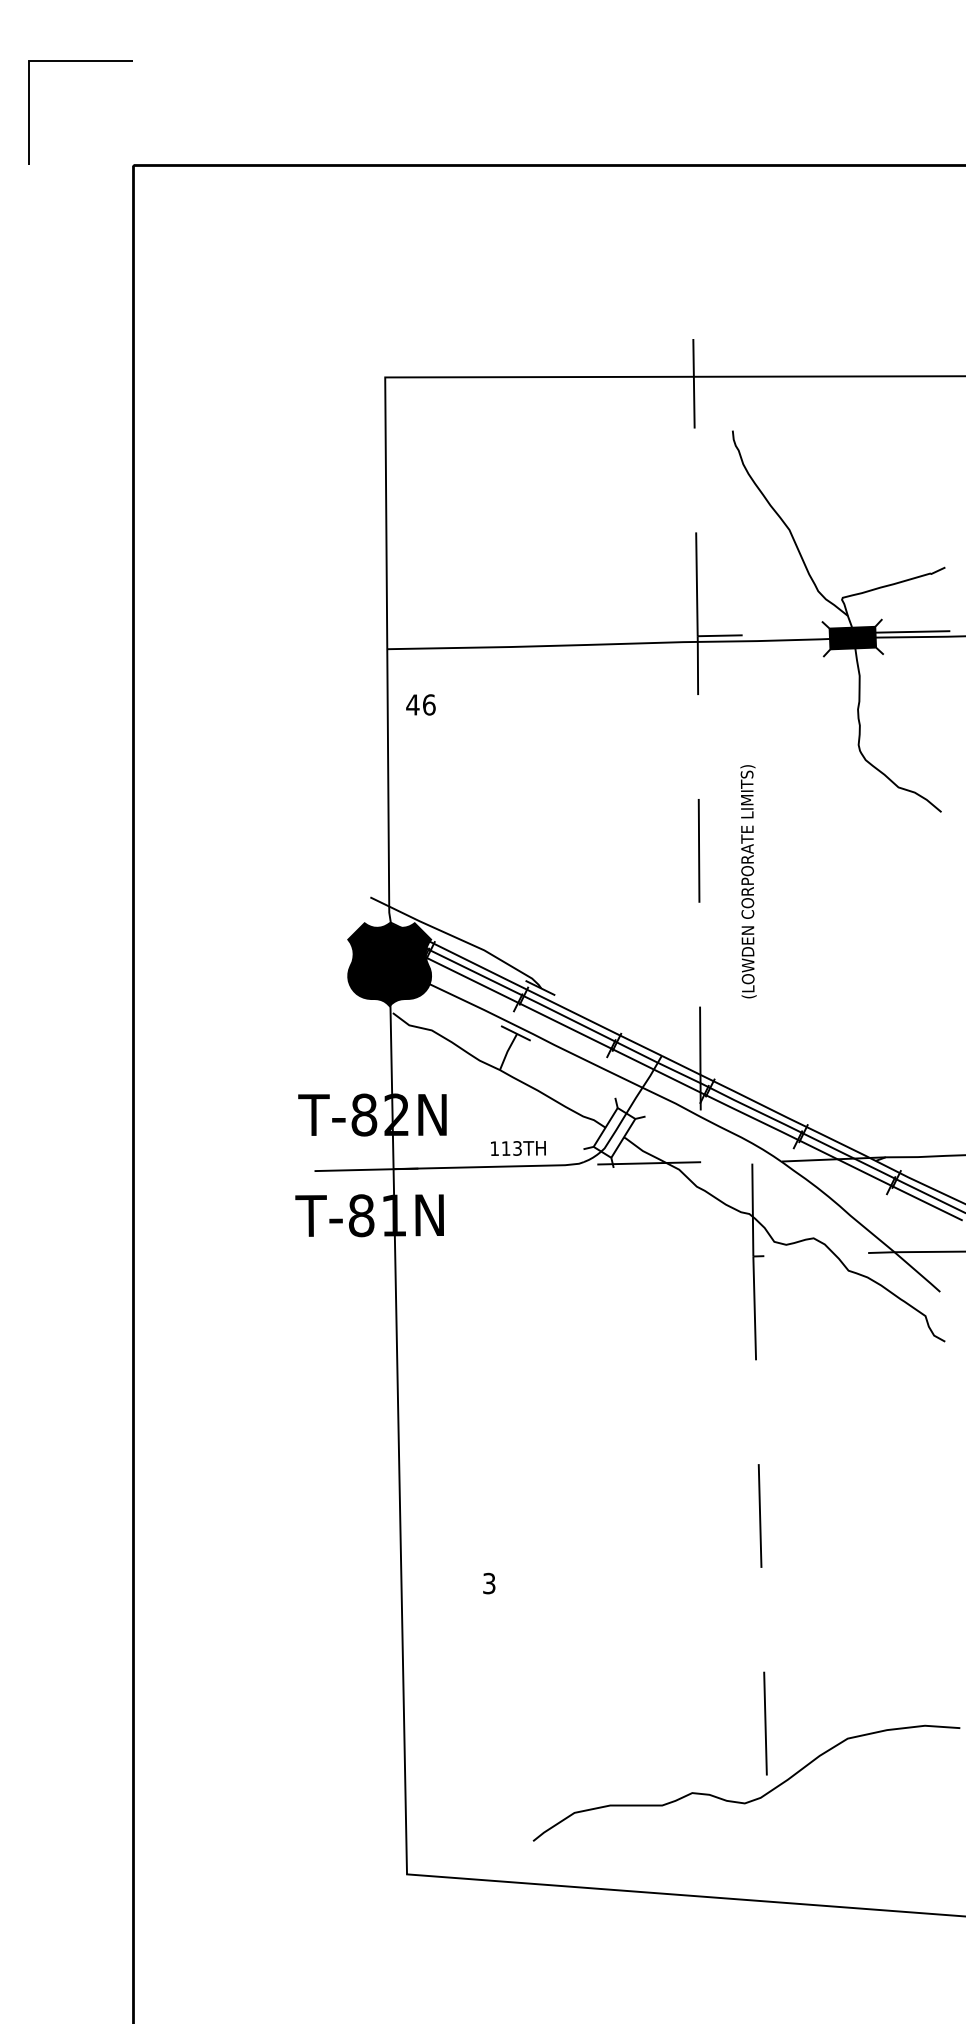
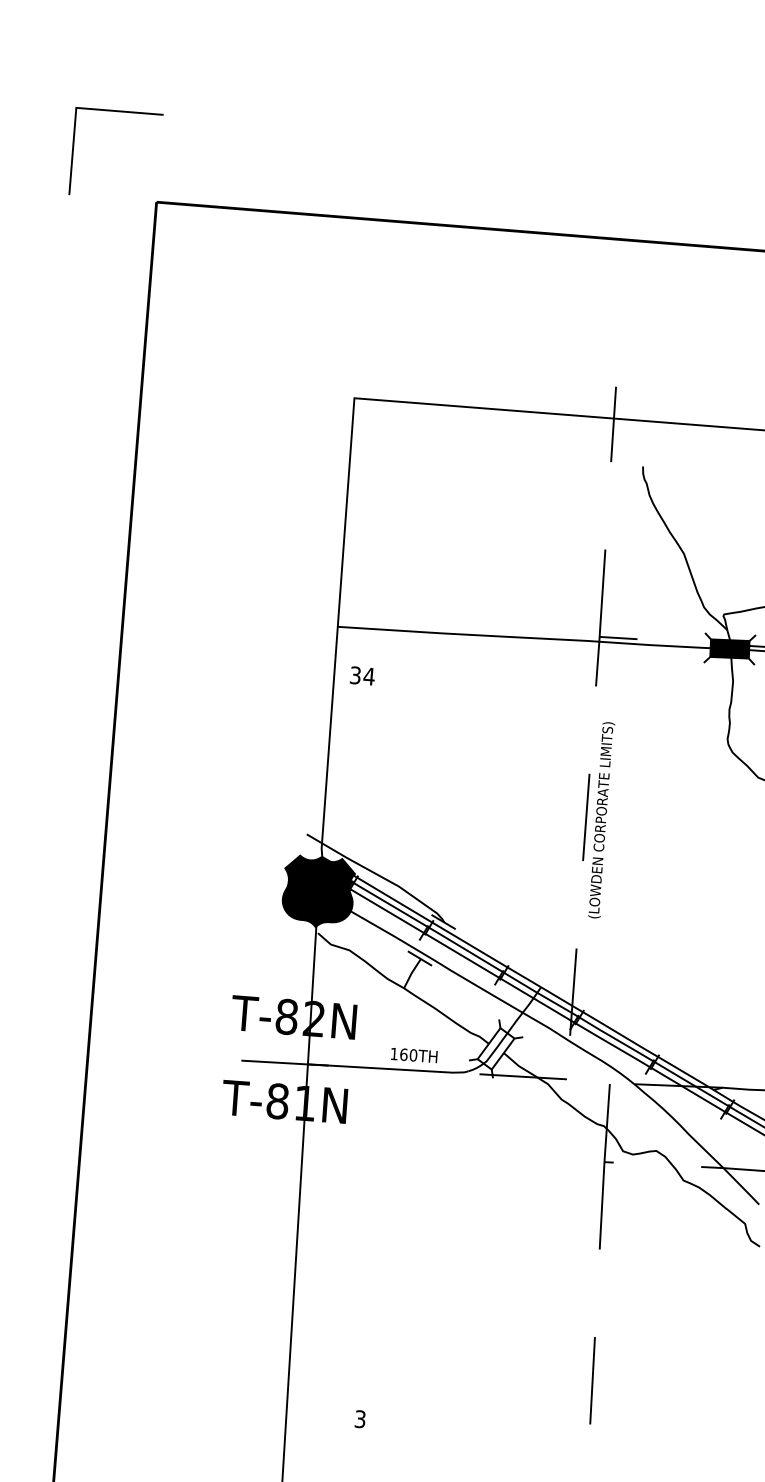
text: (420, 704) -> (361, 675), 46 -> 34
text: (748, 881) -> (601, 820), moved
text: (511, 1148) -> (408, 1054), 113TH -> 160TH

